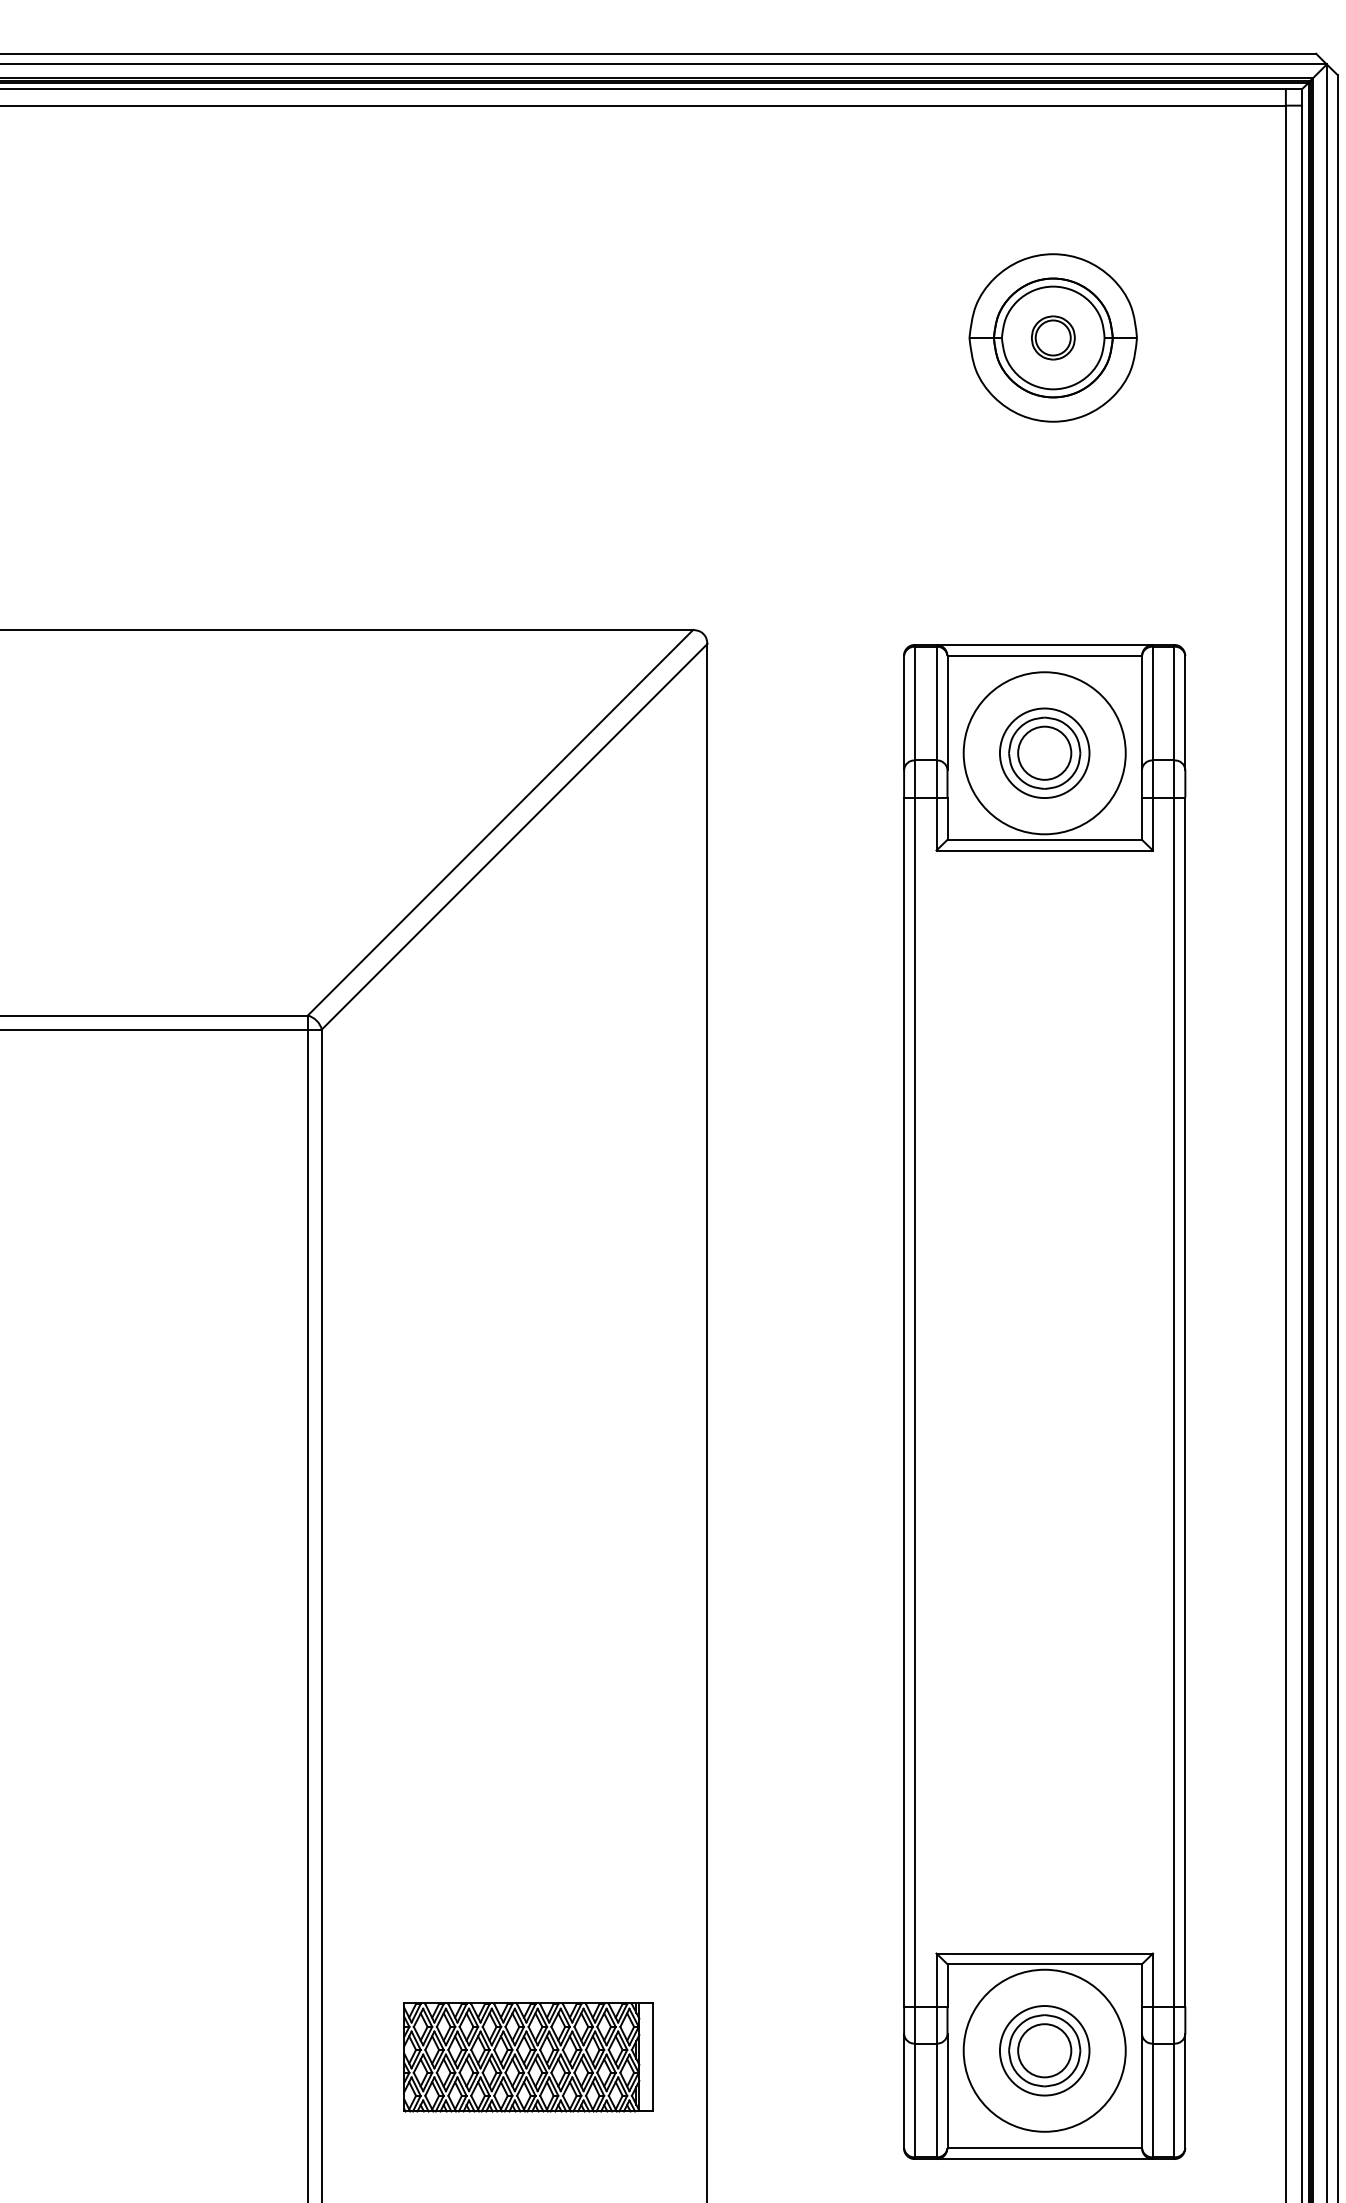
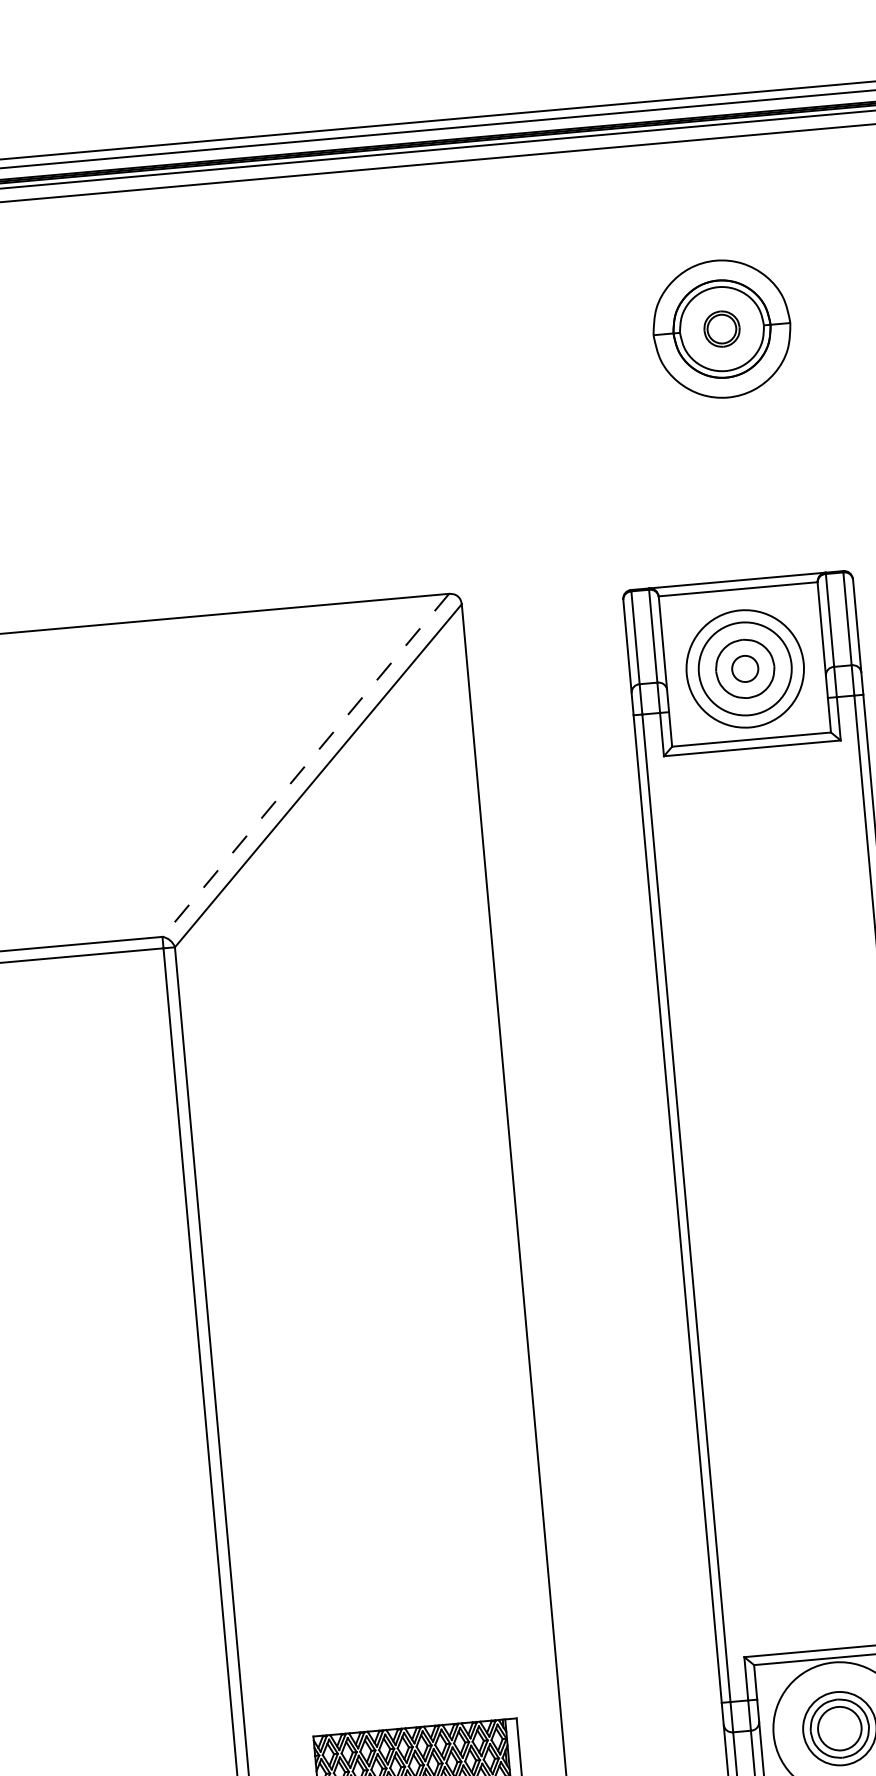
circle: (1044, 752) -> (745, 668), size x0.6
circle: (1044, 753) -> (745, 669), size x0.7
circle: (1044, 753) -> (745, 669), size x1.6
line: (500, 822) -> (305, 765), solid -> dashed

